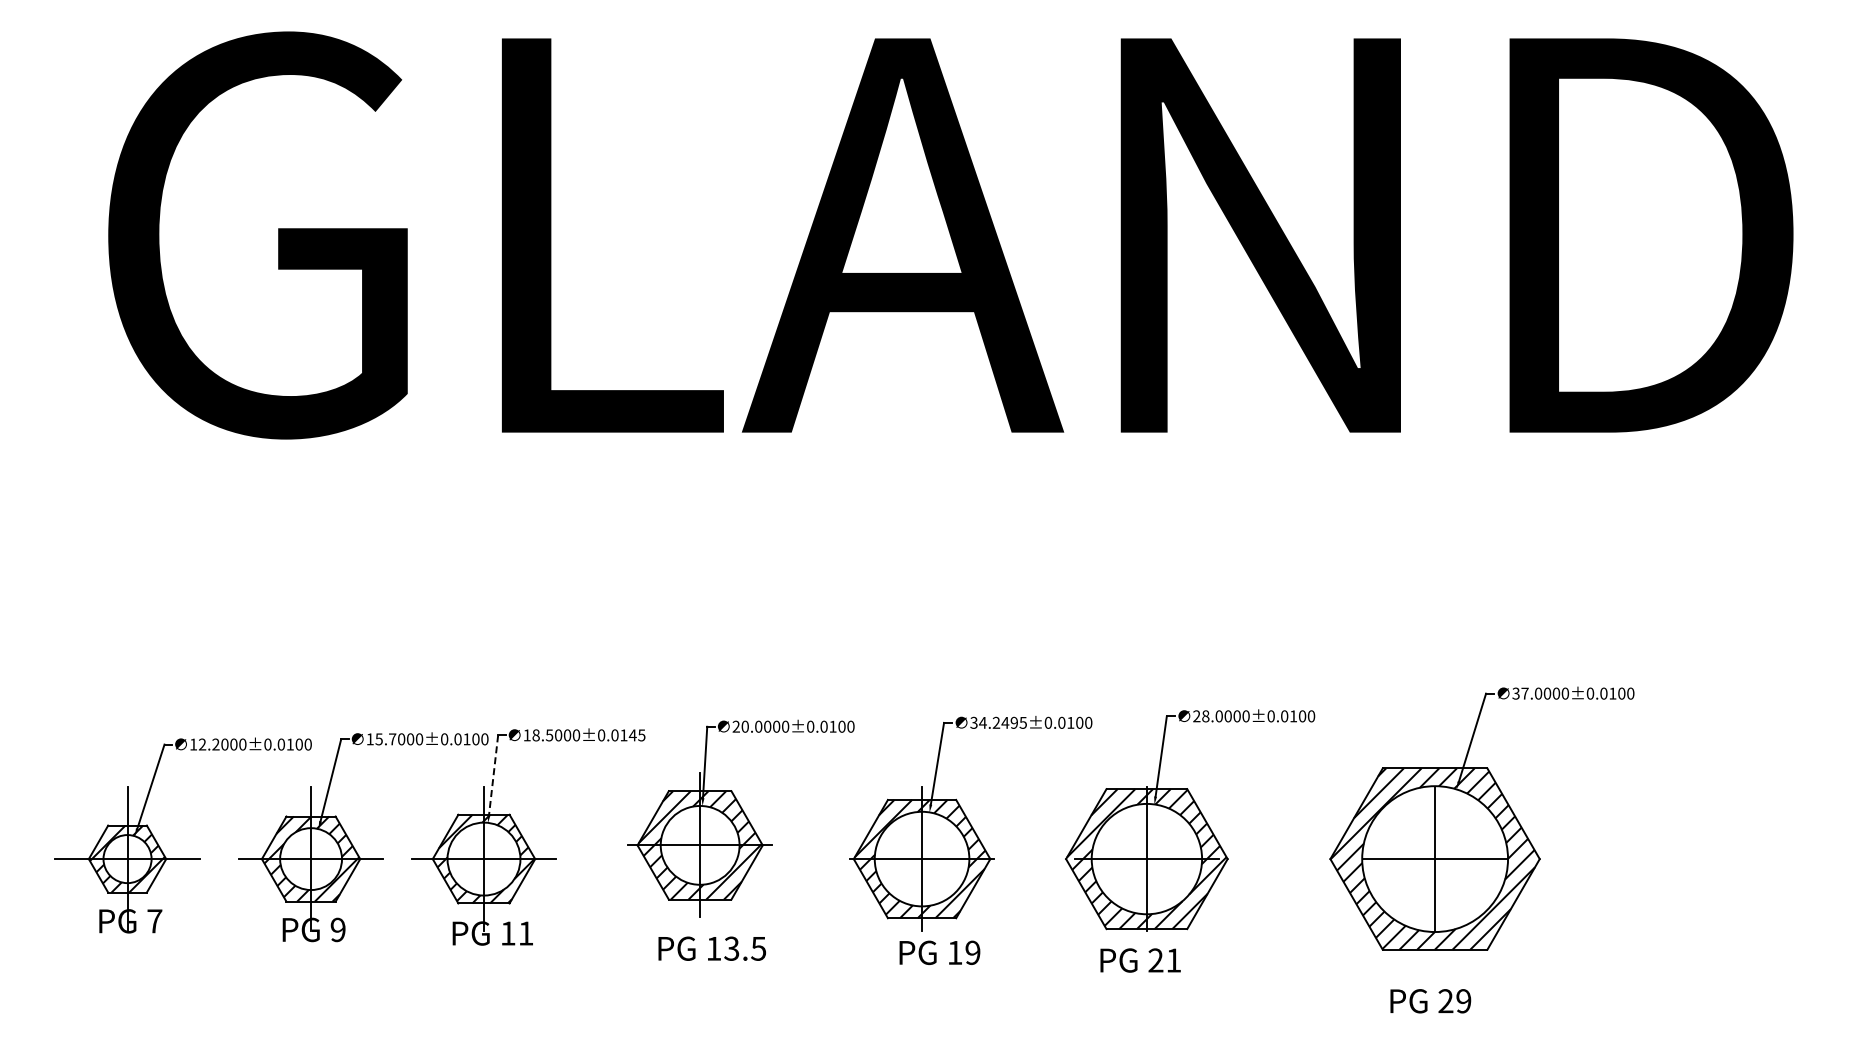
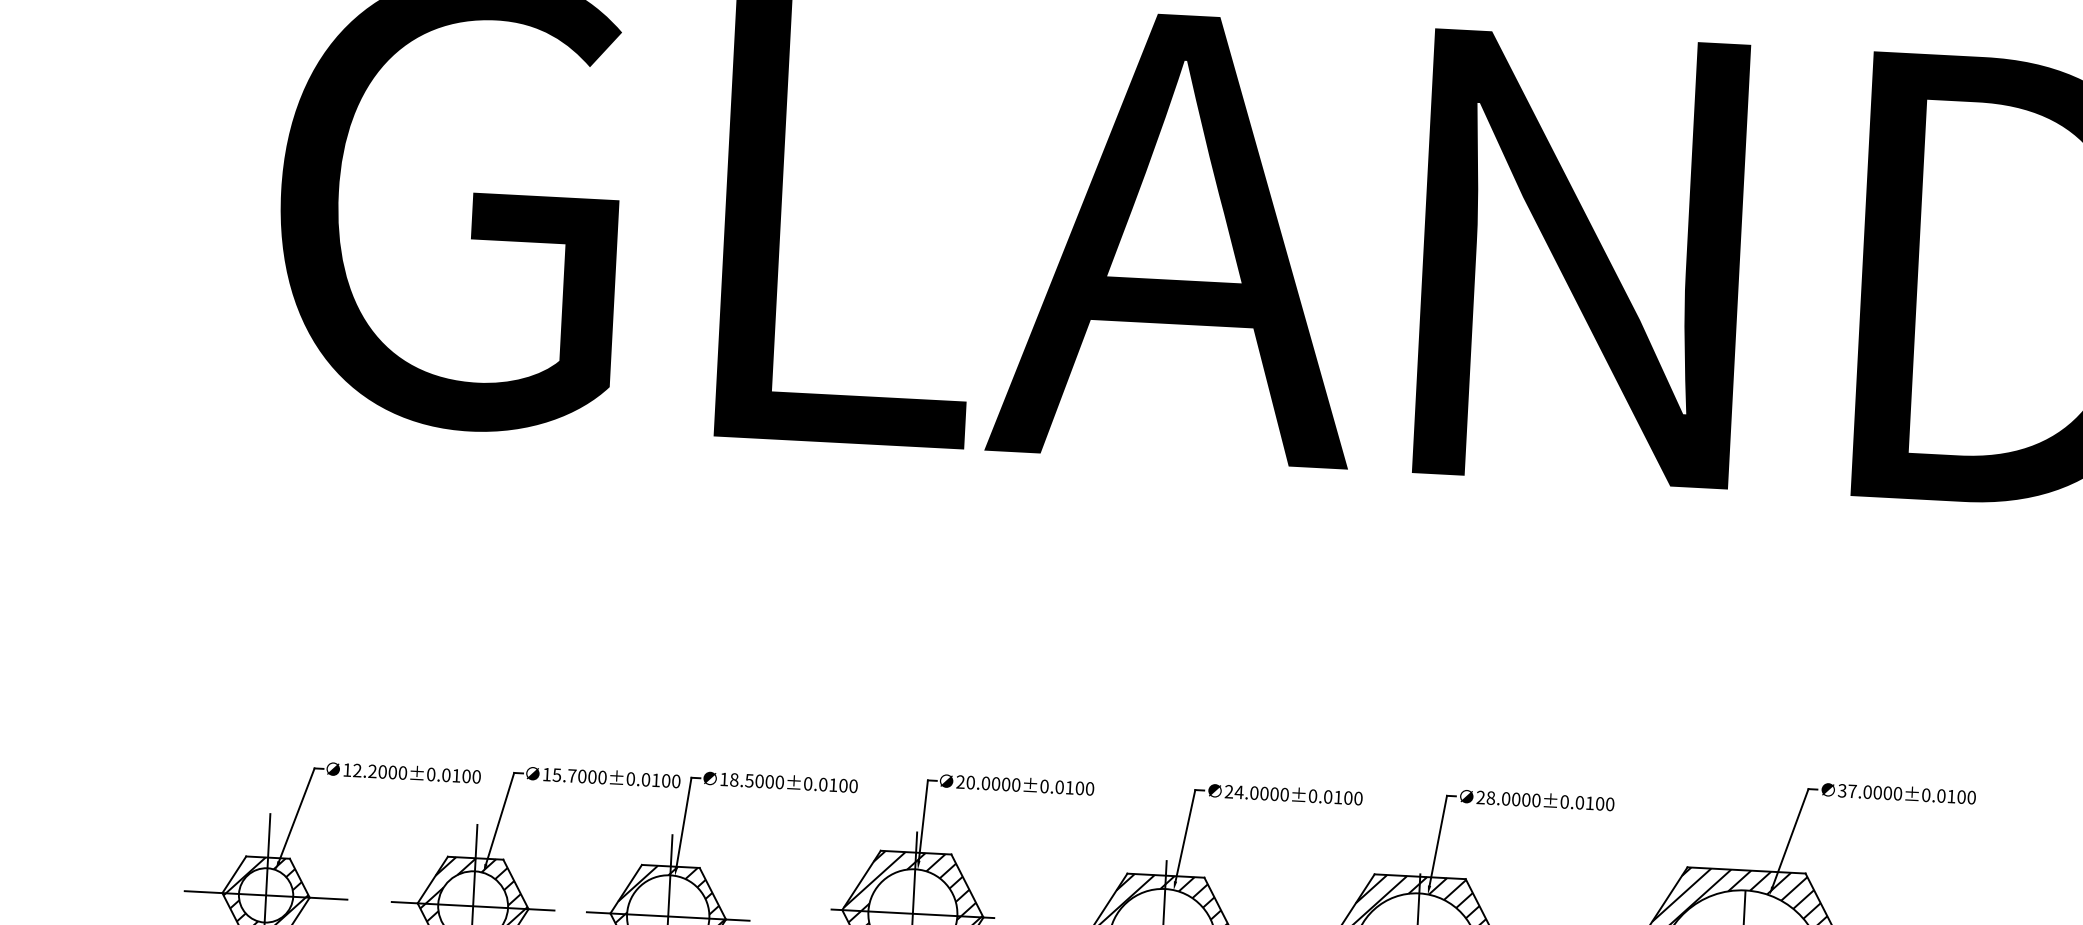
text: (998, 722) -> (1256, 792), 34.2495±0.0100 -> 24.0000±0.0100
text: (636, 735) -> (847, 786), 18.5000±0.0145 -> 18.5000±0.0100
line: (493, 775) -> (683, 822), dashed -> solid

